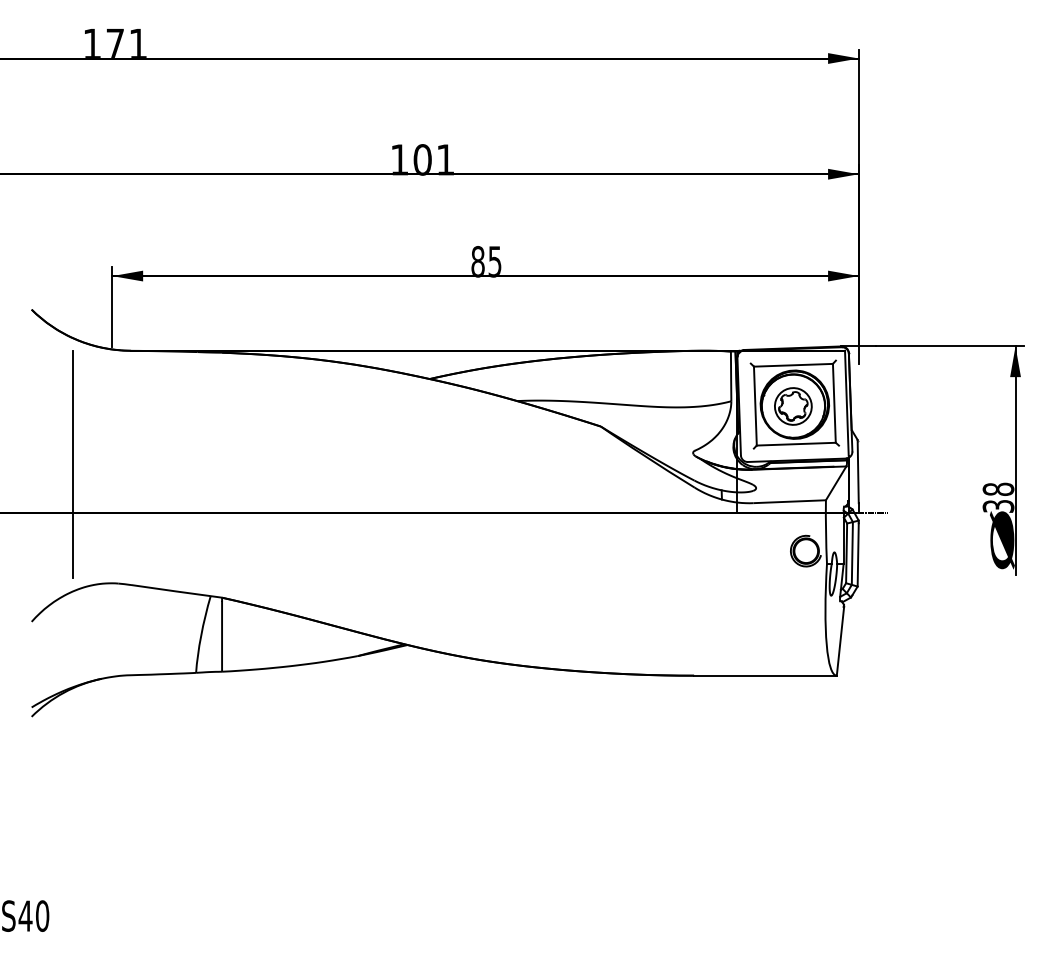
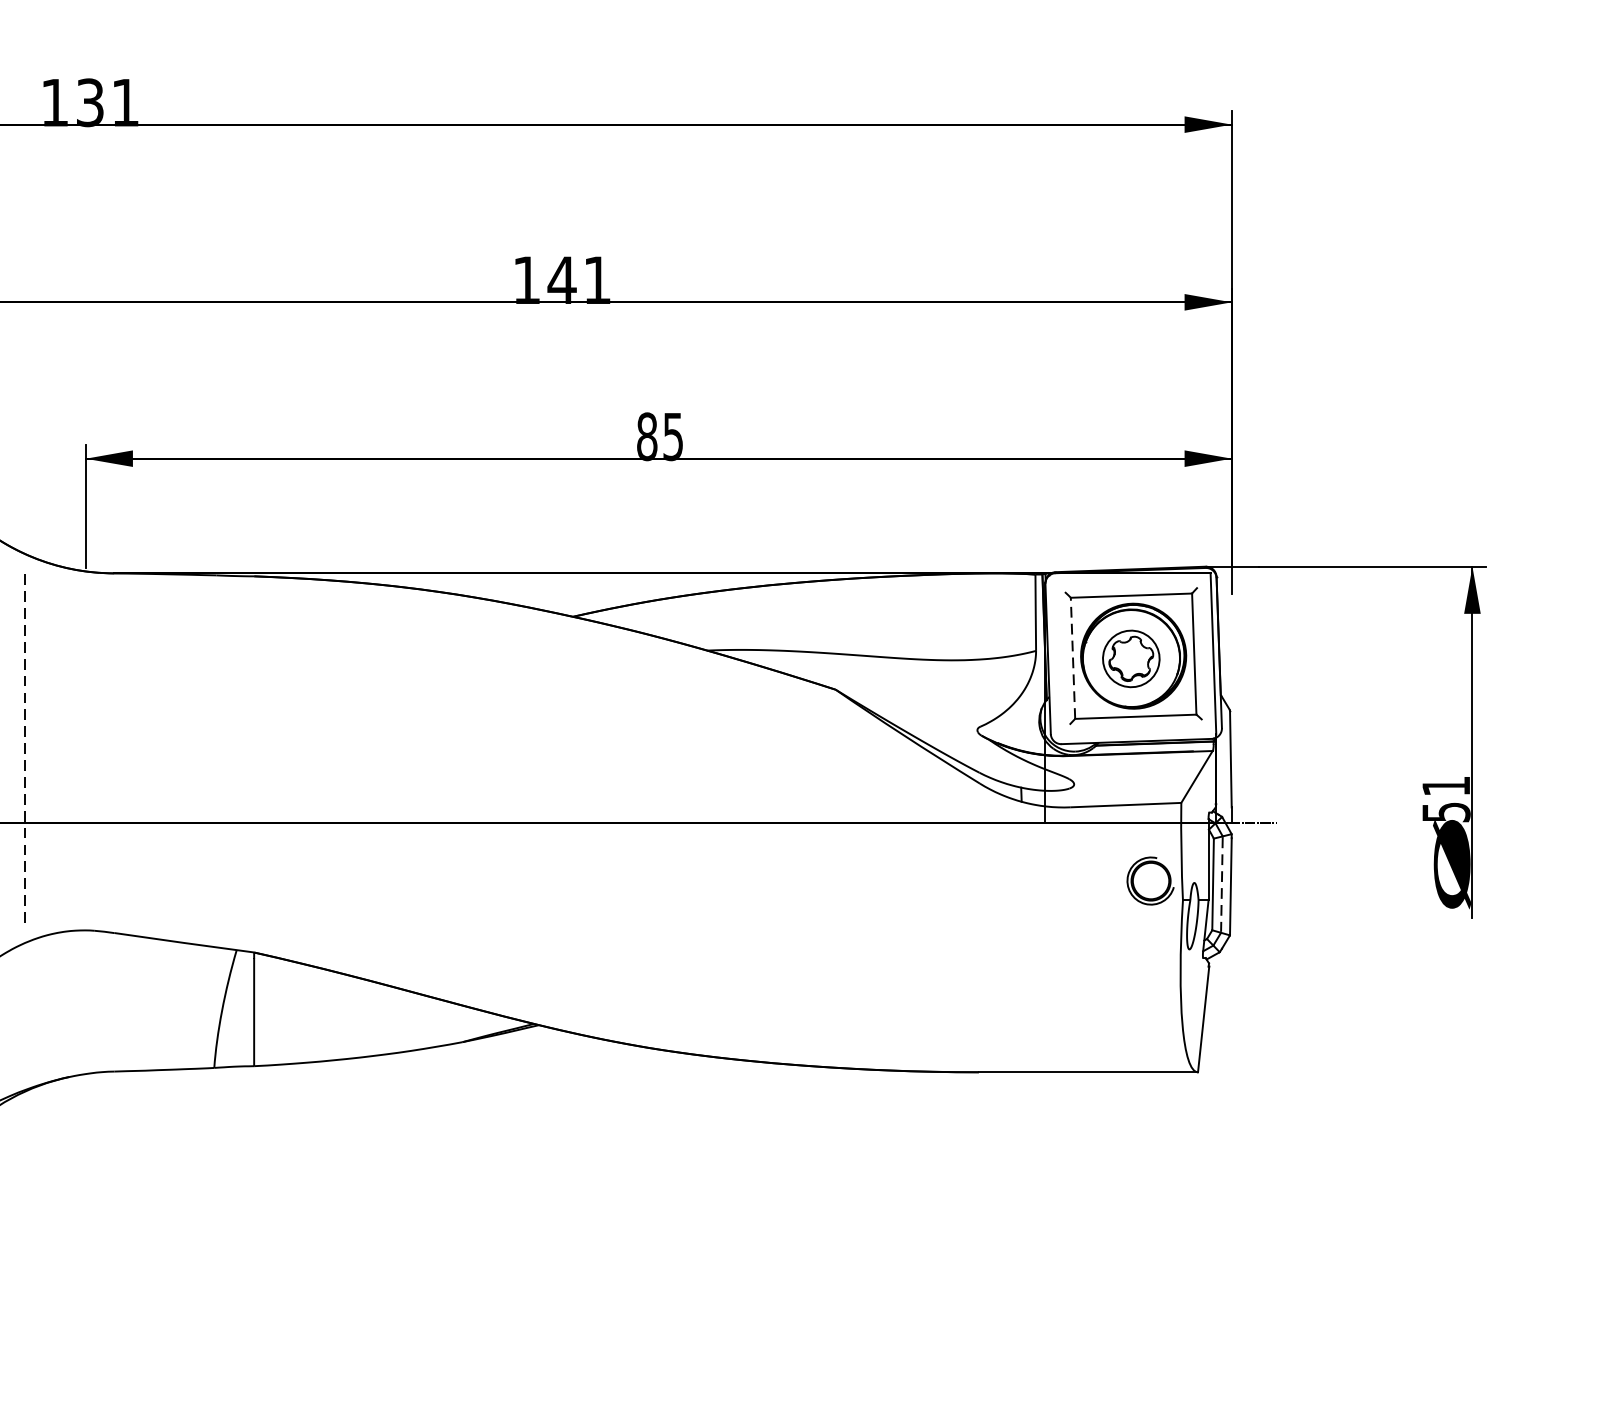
text: (114, 44) -> (88, 103), 171 -> 131
text: (422, 159) -> (561, 279), 101 -> 141
line: (755, 405) -> (1073, 657), solid -> dashed
line: (72, 464) -> (24, 747), solid -> dashed
text: (998, 497) -> (1446, 798), 38 -> 51
line: (852, 553) -> (1222, 884), solid -> dashed

